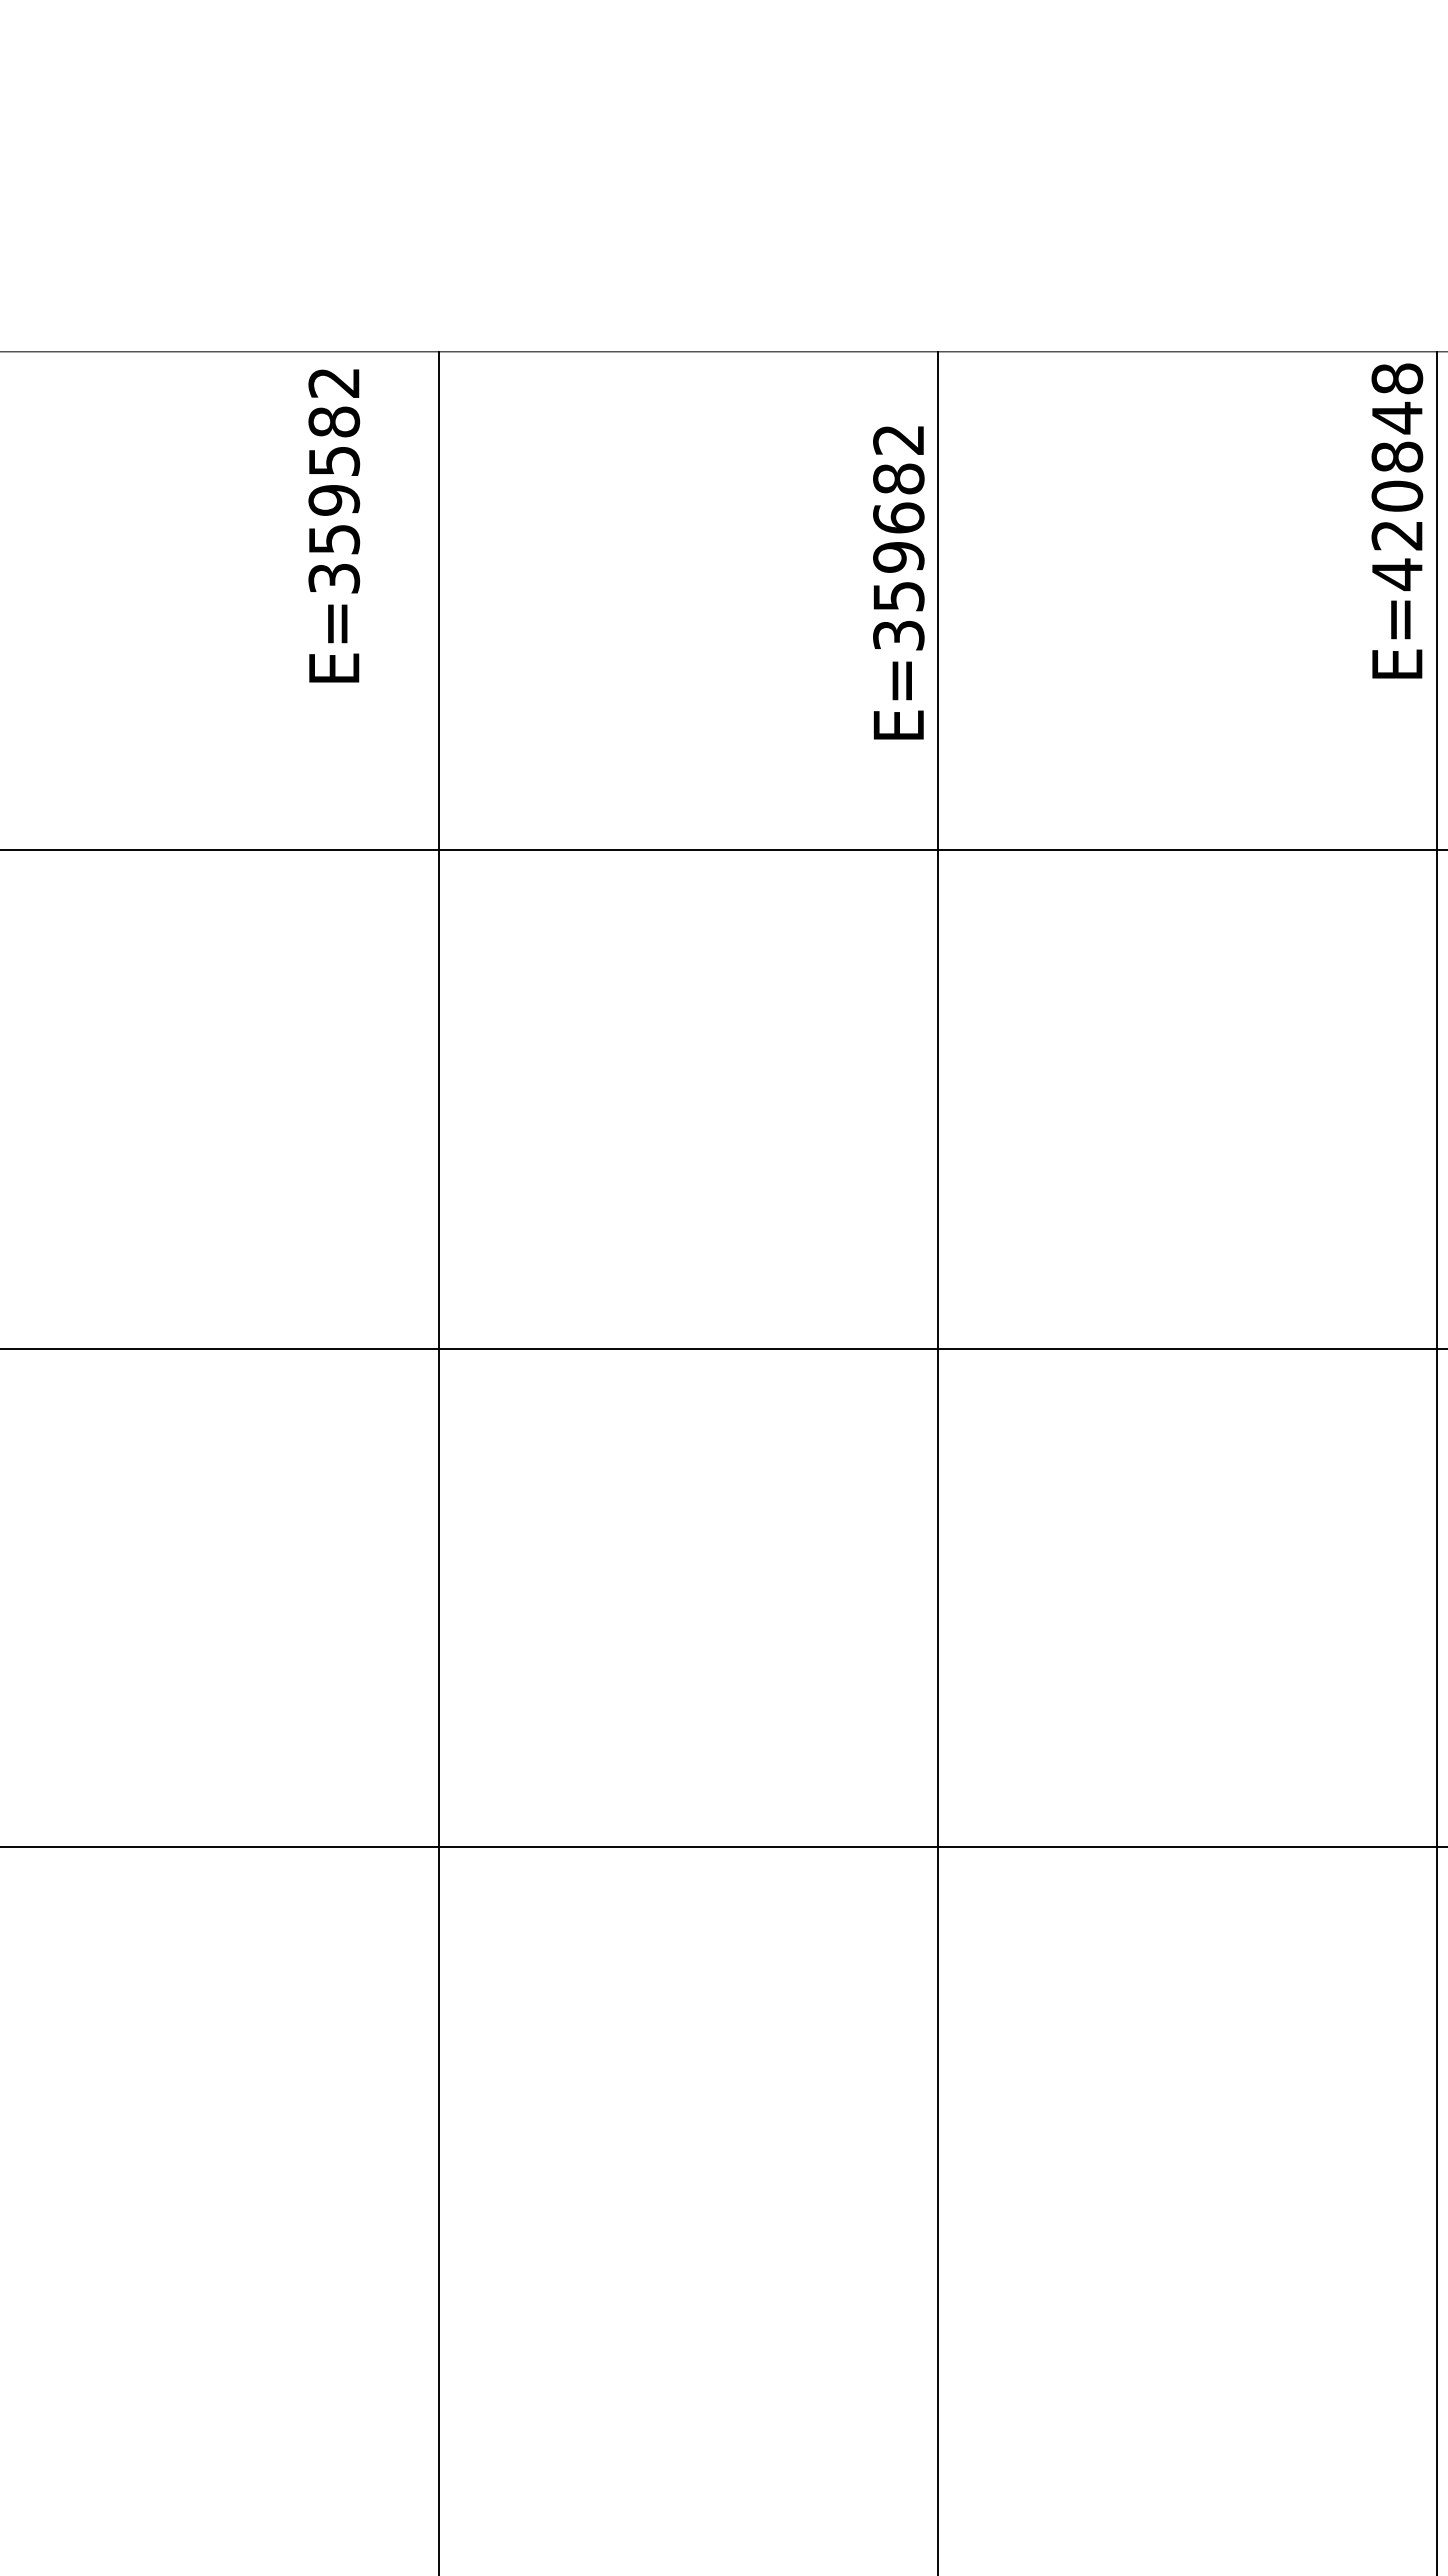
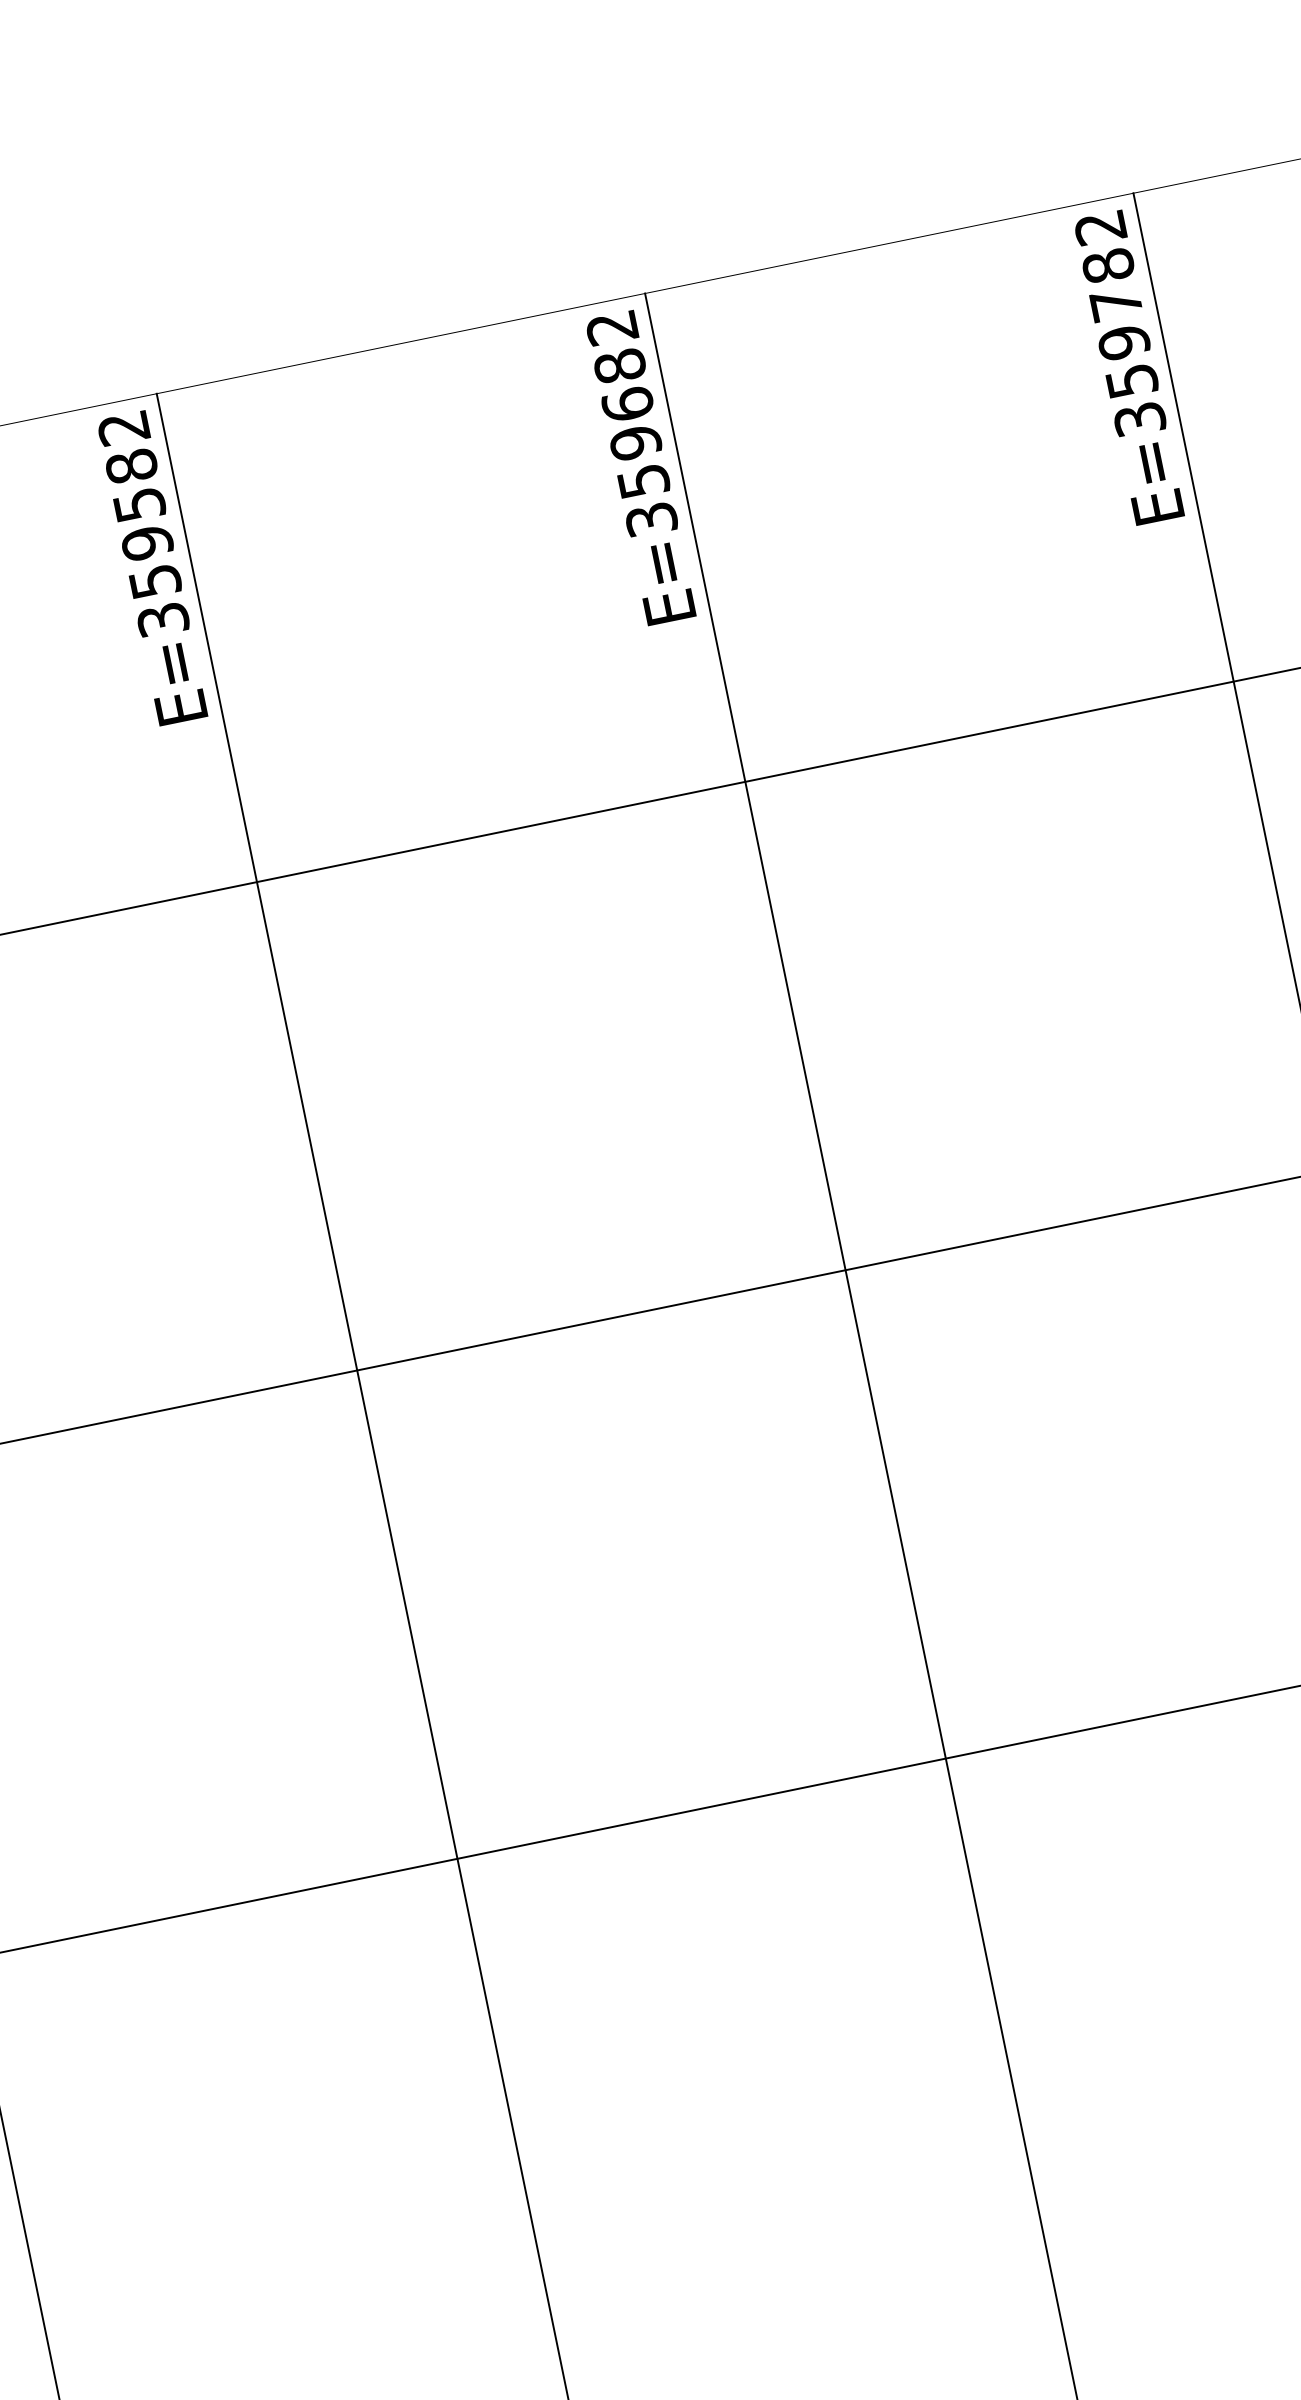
text: (1397, 477) -> (1120, 324), E=420848 -> E=359782
text: (334, 525) -> (152, 567), moved
text: (898, 582) -> (640, 467), moved

